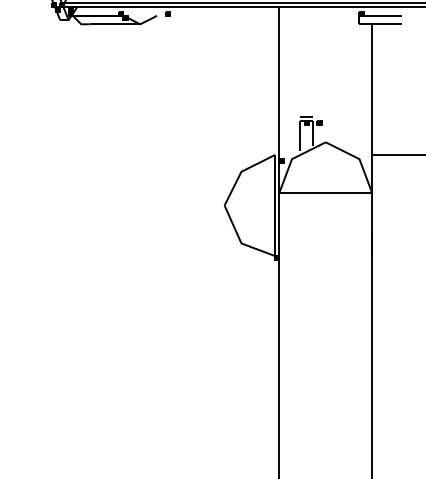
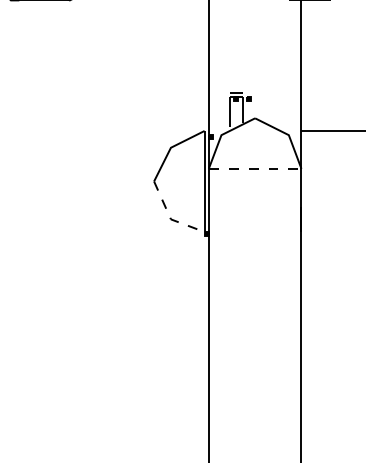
line: (326, 192) -> (255, 168), solid -> dashed
line: (240, 241) -> (169, 217), solid -> dashed

